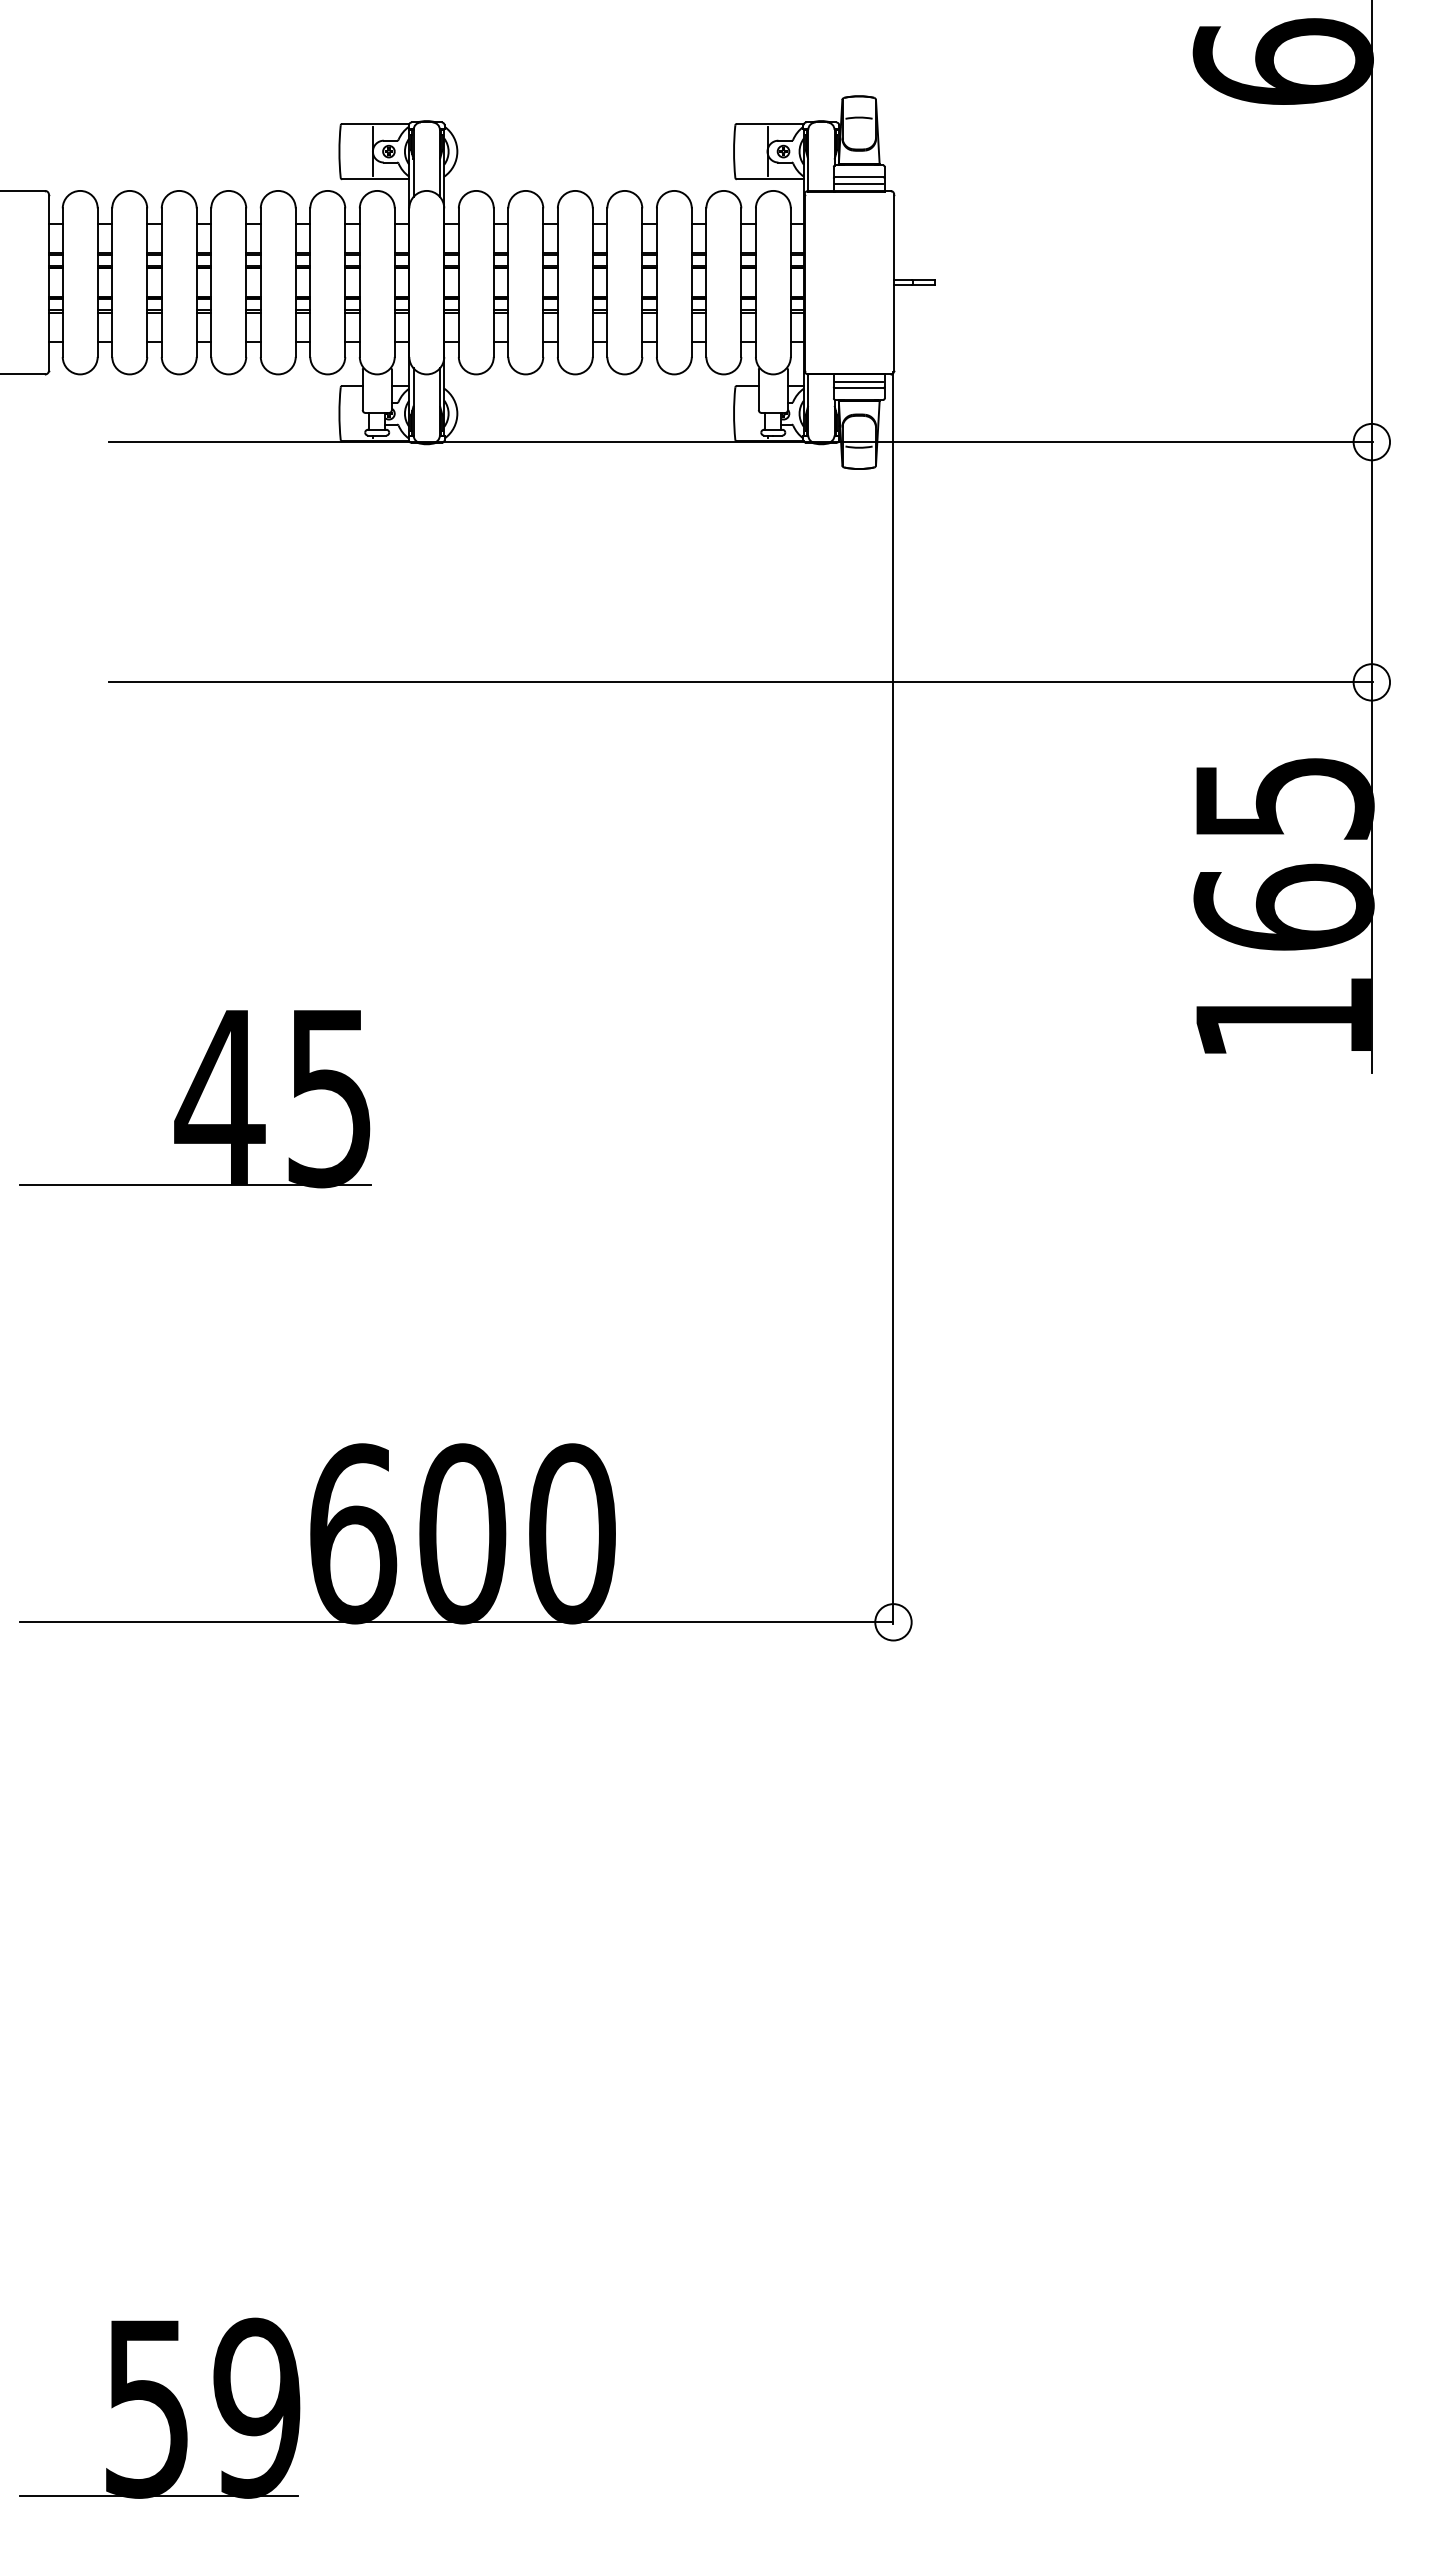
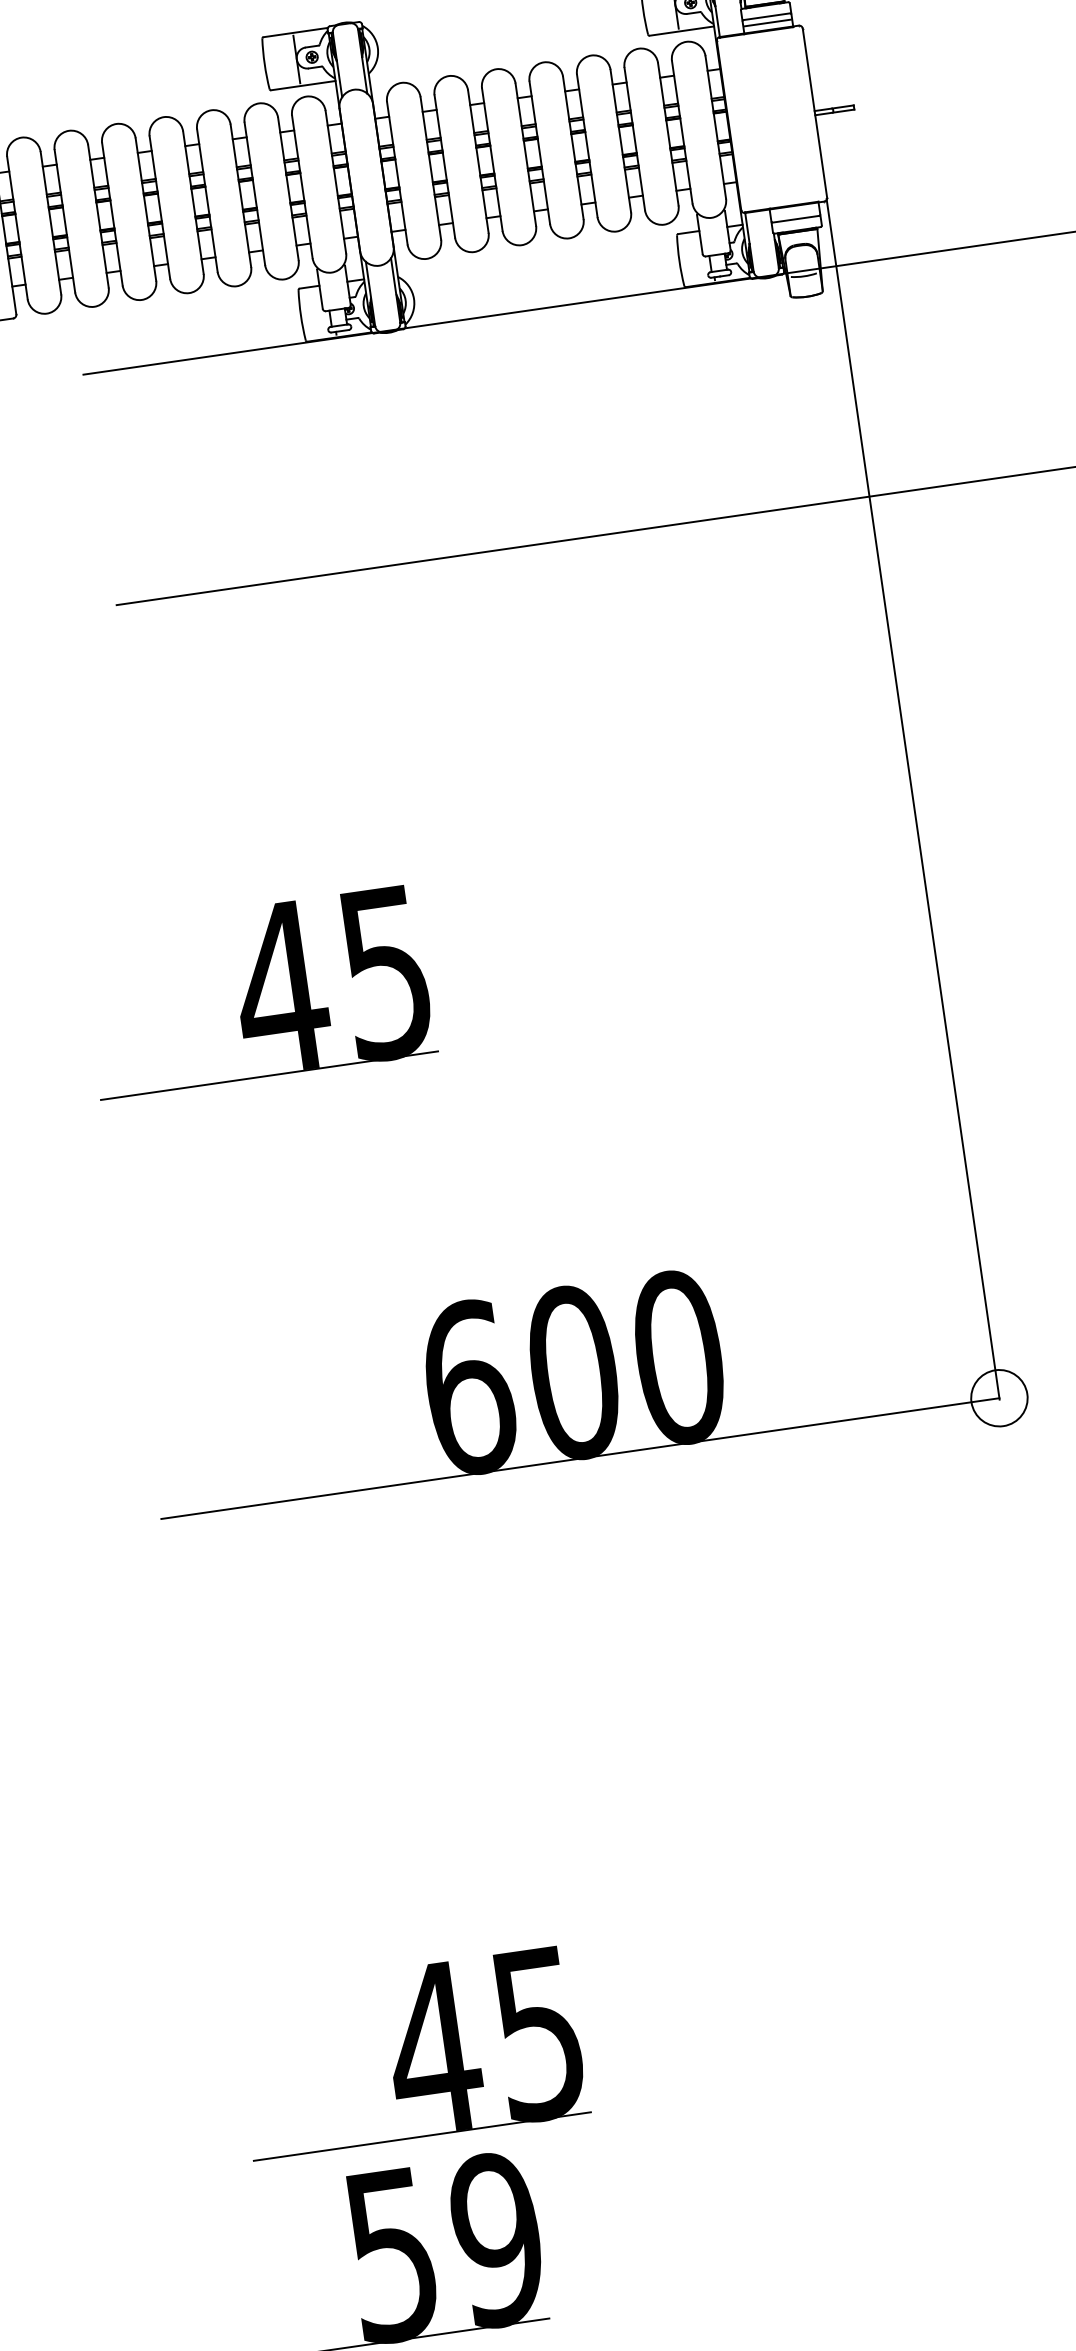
line: (859, 381) -> (795, 212), removed
circle: (893, 1622) -> (999, 1398), size x1.6
part: (195, 2205) -> (410, 2054), added

